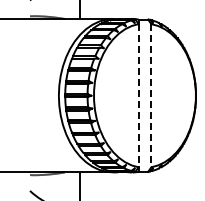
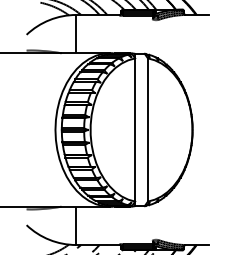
line: (138, 96) -> (135, 130), dashed -> solid
line: (150, 96) -> (147, 130), dashed -> solid

